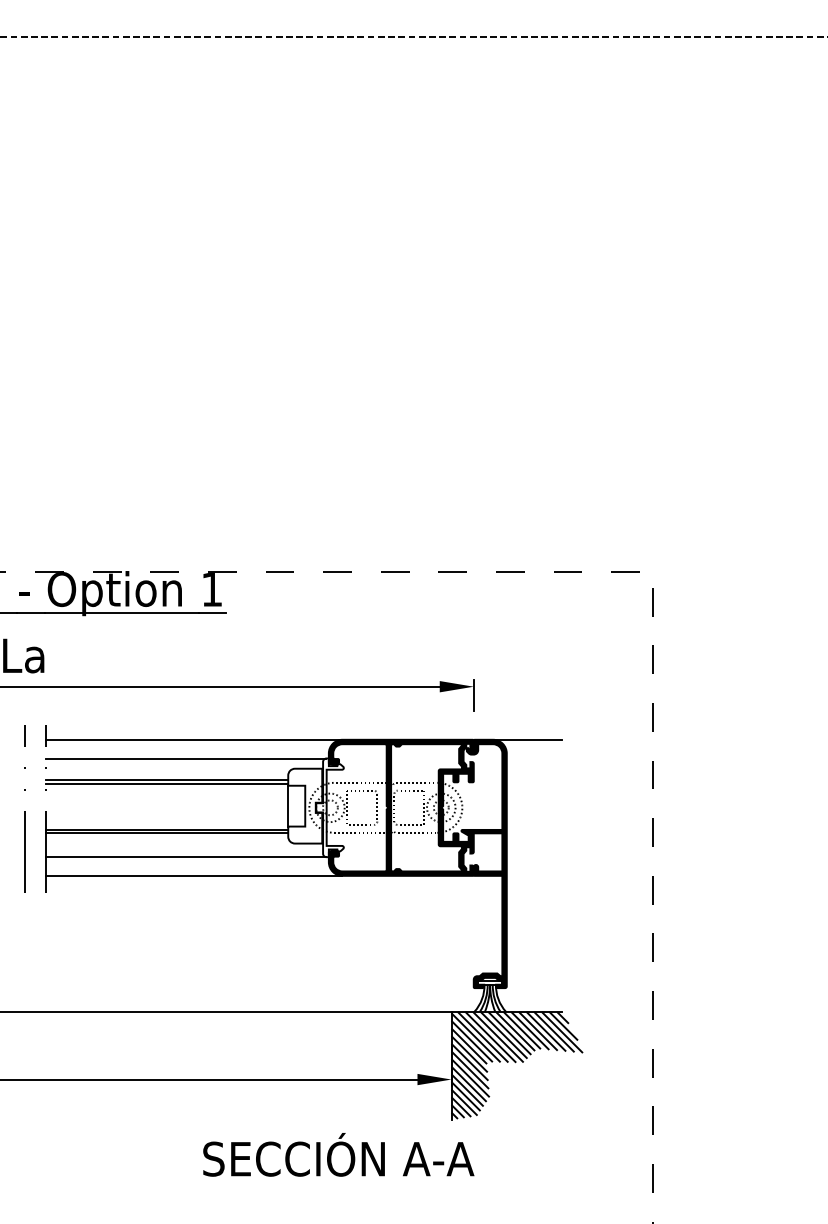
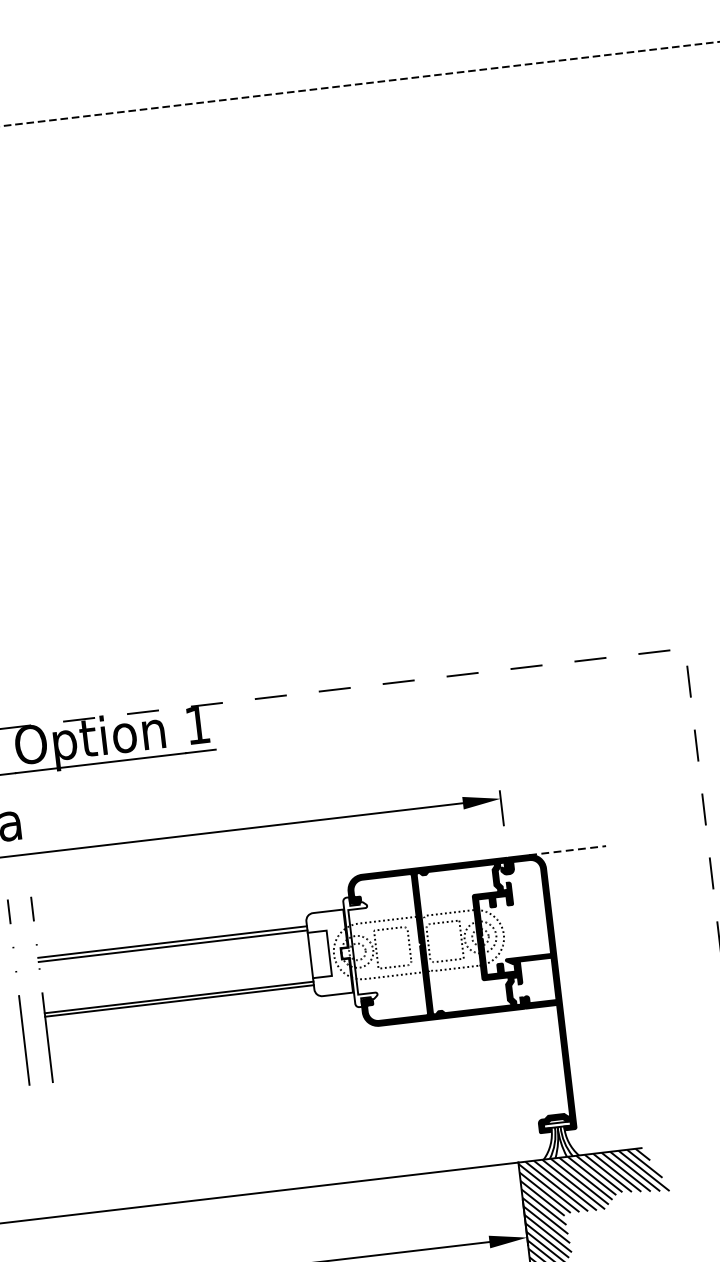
line: (194, 739) -> (197, 893), removed
line: (527, 739) -> (567, 850), solid -> dashed
line: (186, 758) -> (191, 915), removed
line: (186, 857) -> (204, 1025), removed
line: (194, 875) -> (215, 1044), removed

